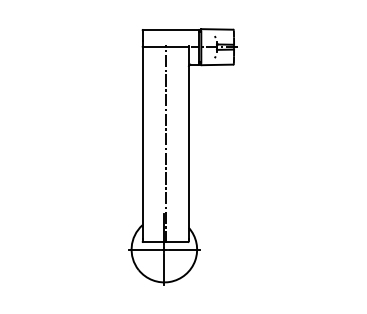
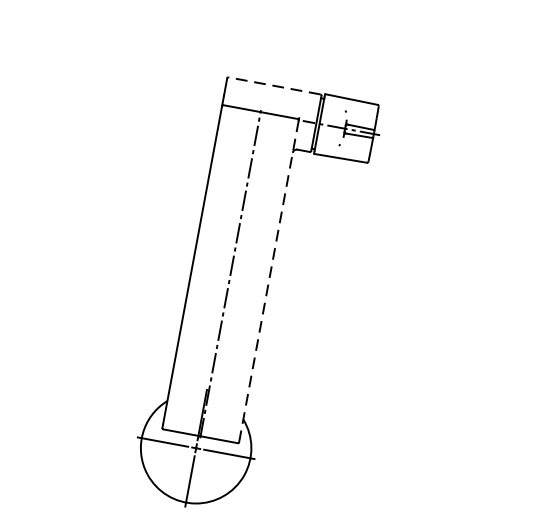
line: (170, 29) -> (273, 85), solid -> dashed
line: (188, 143) -> (268, 279), solid -> dashed

